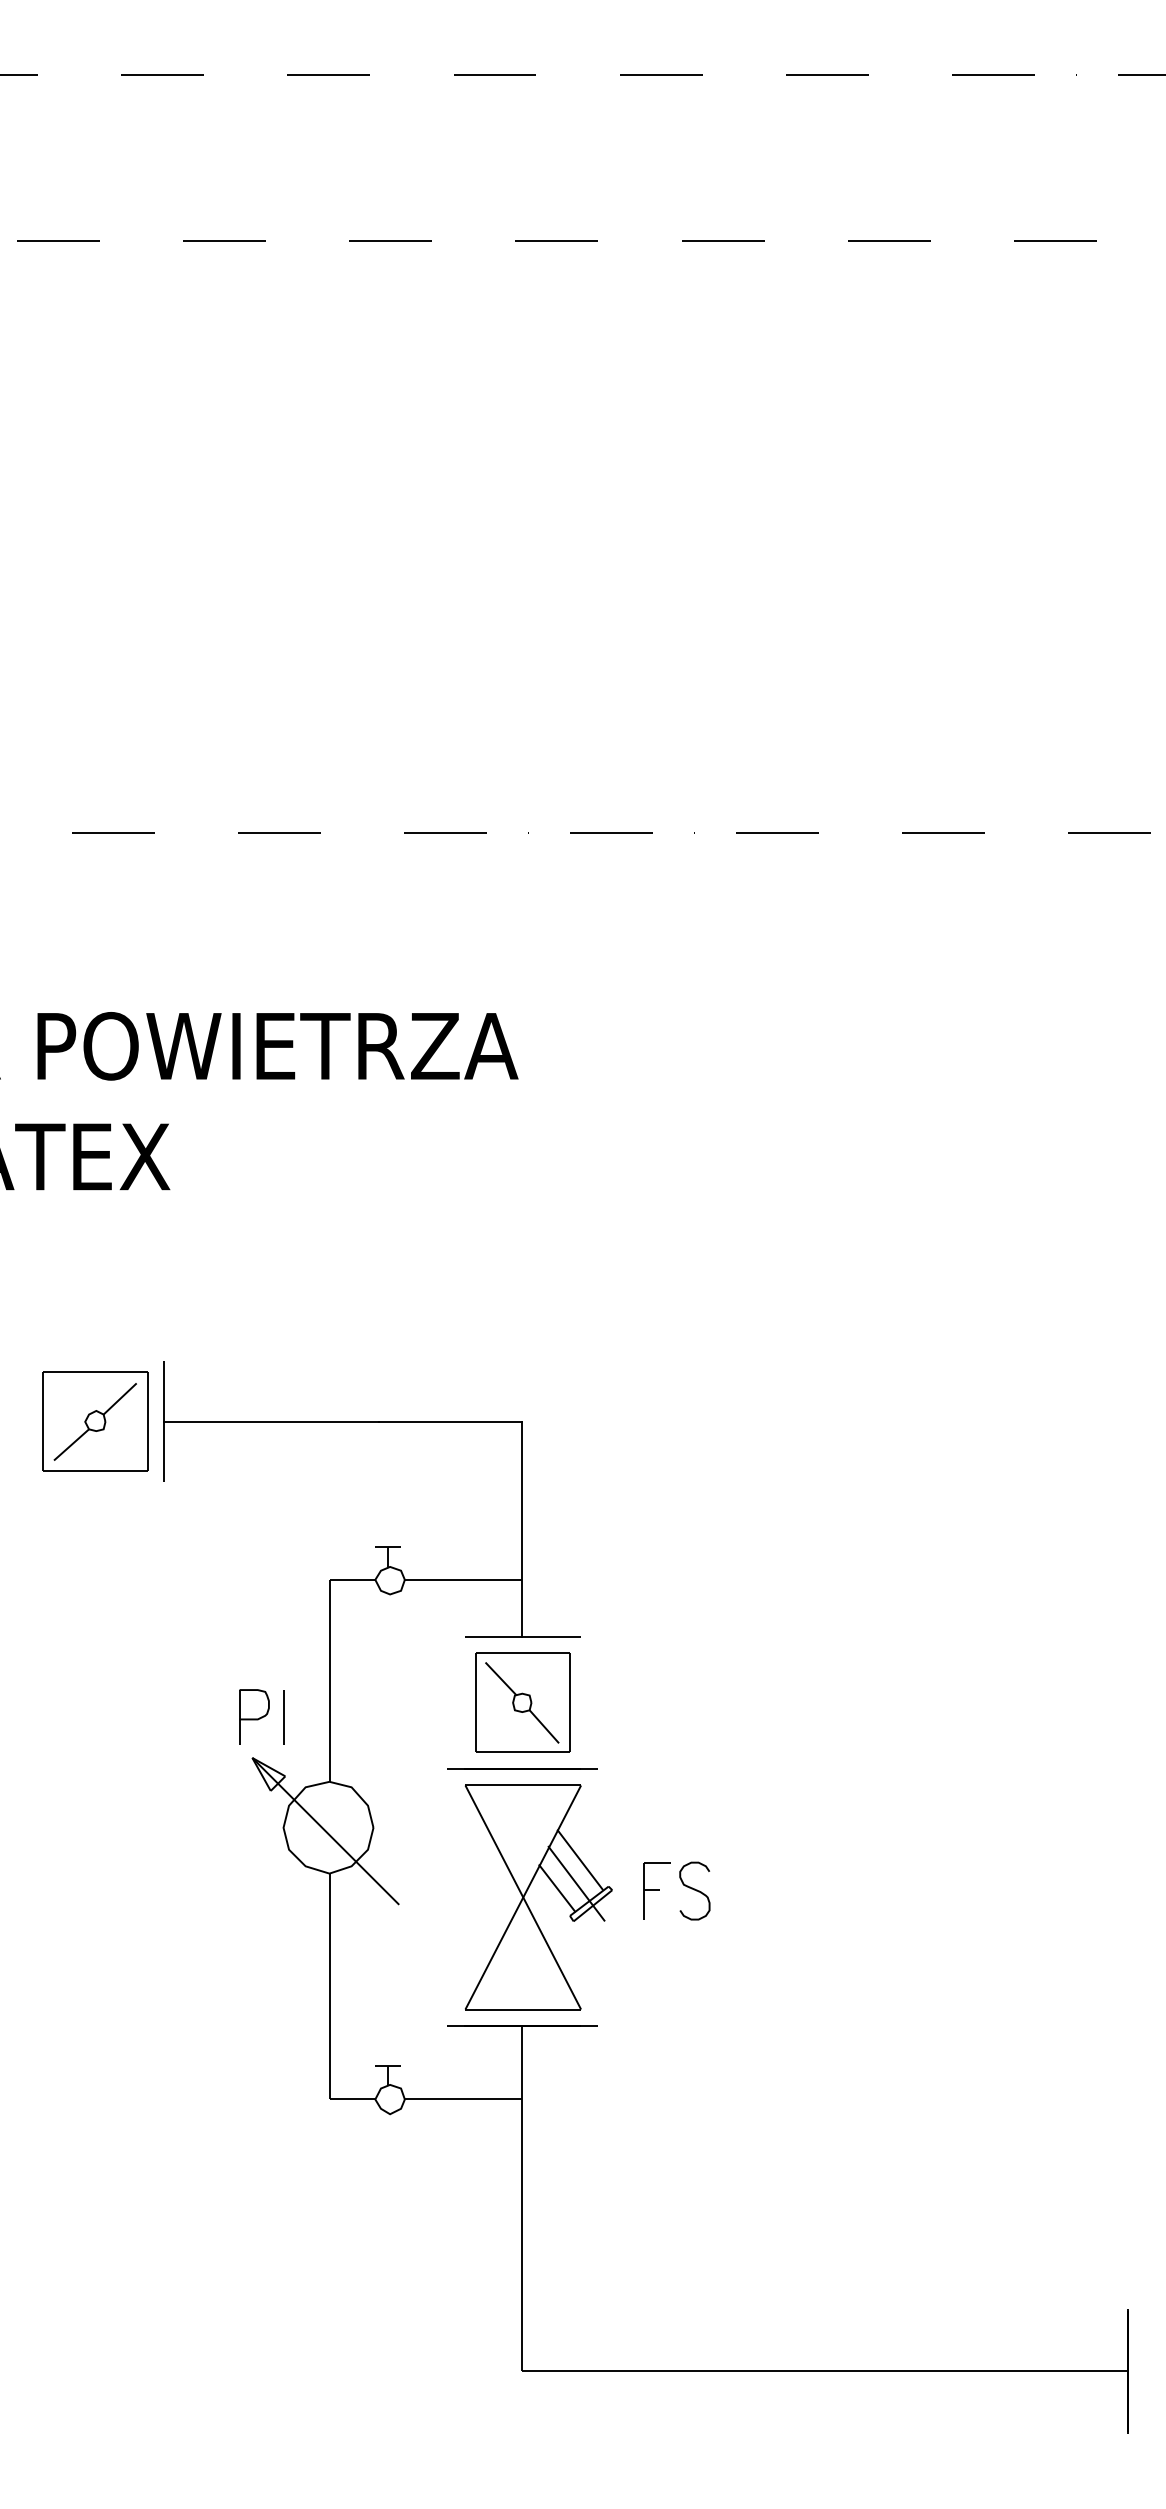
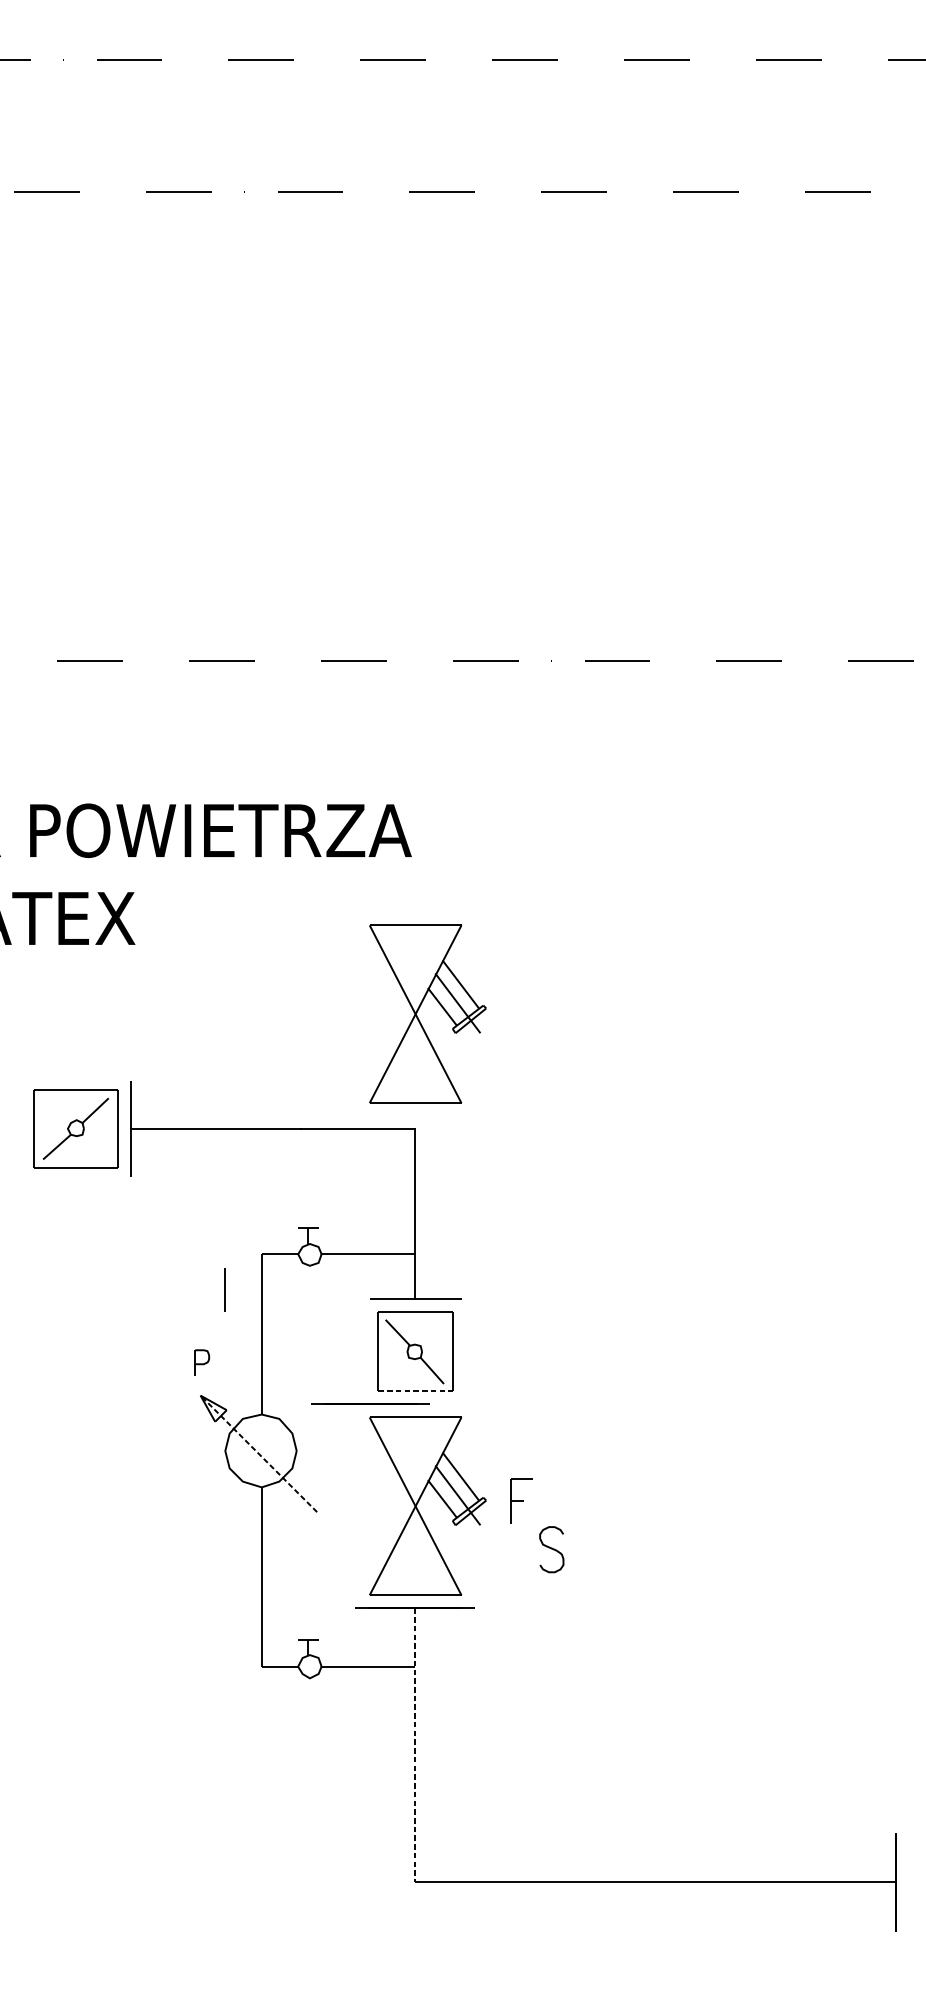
part: (527, 1271) -> (418, 1009), added
part: (254, 1716) -> (202, 1362), size x0.6
line: (283, 1717) -> (225, 1289), moved
line: (523, 1752) -> (415, 1391), solid -> dashed
line: (522, 1768) -> (370, 1403), moved
line: (325, 1831) -> (258, 1453), solid -> dashed
curve: (694, 1890) -> (551, 1549), moved
line: (522, 2198) -> (414, 1745), solid -> dashed

